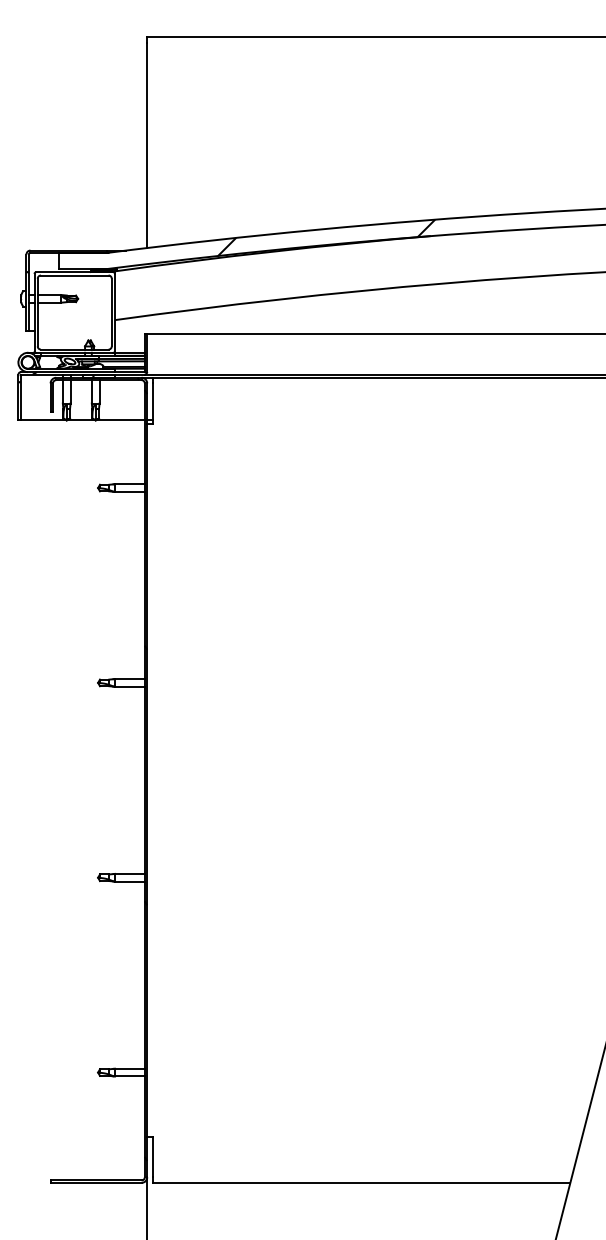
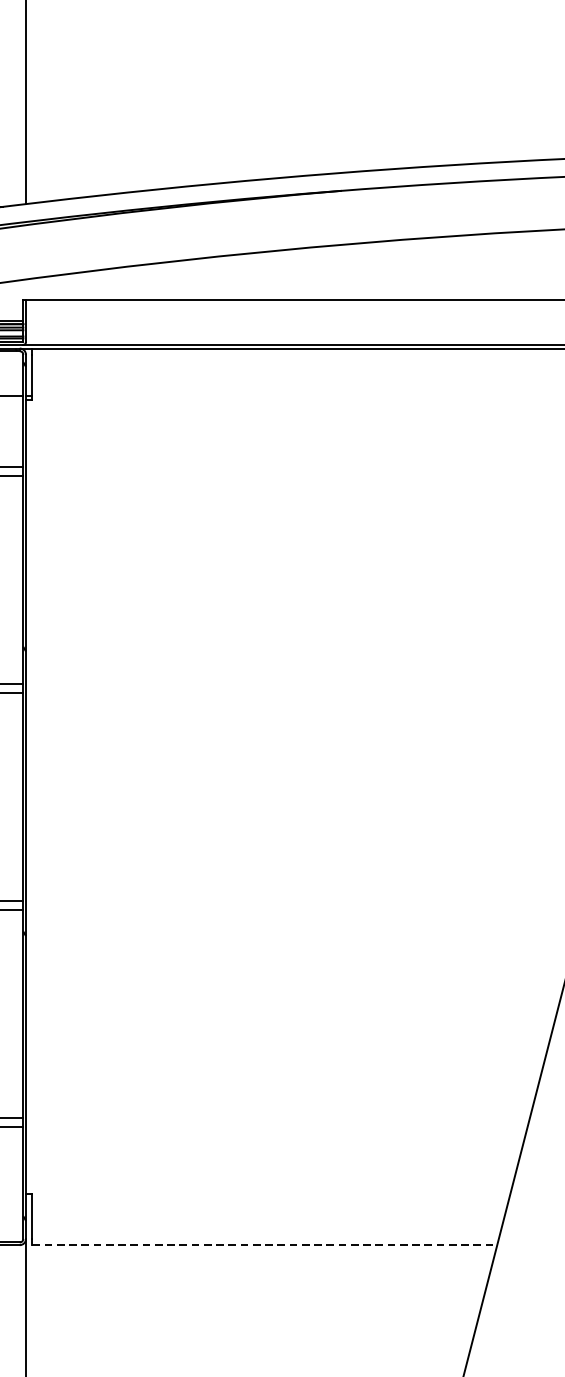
hatch: (326, 237) -> (225, 192), removed
line: (361, 1182) -> (264, 1244), solid -> dashed

